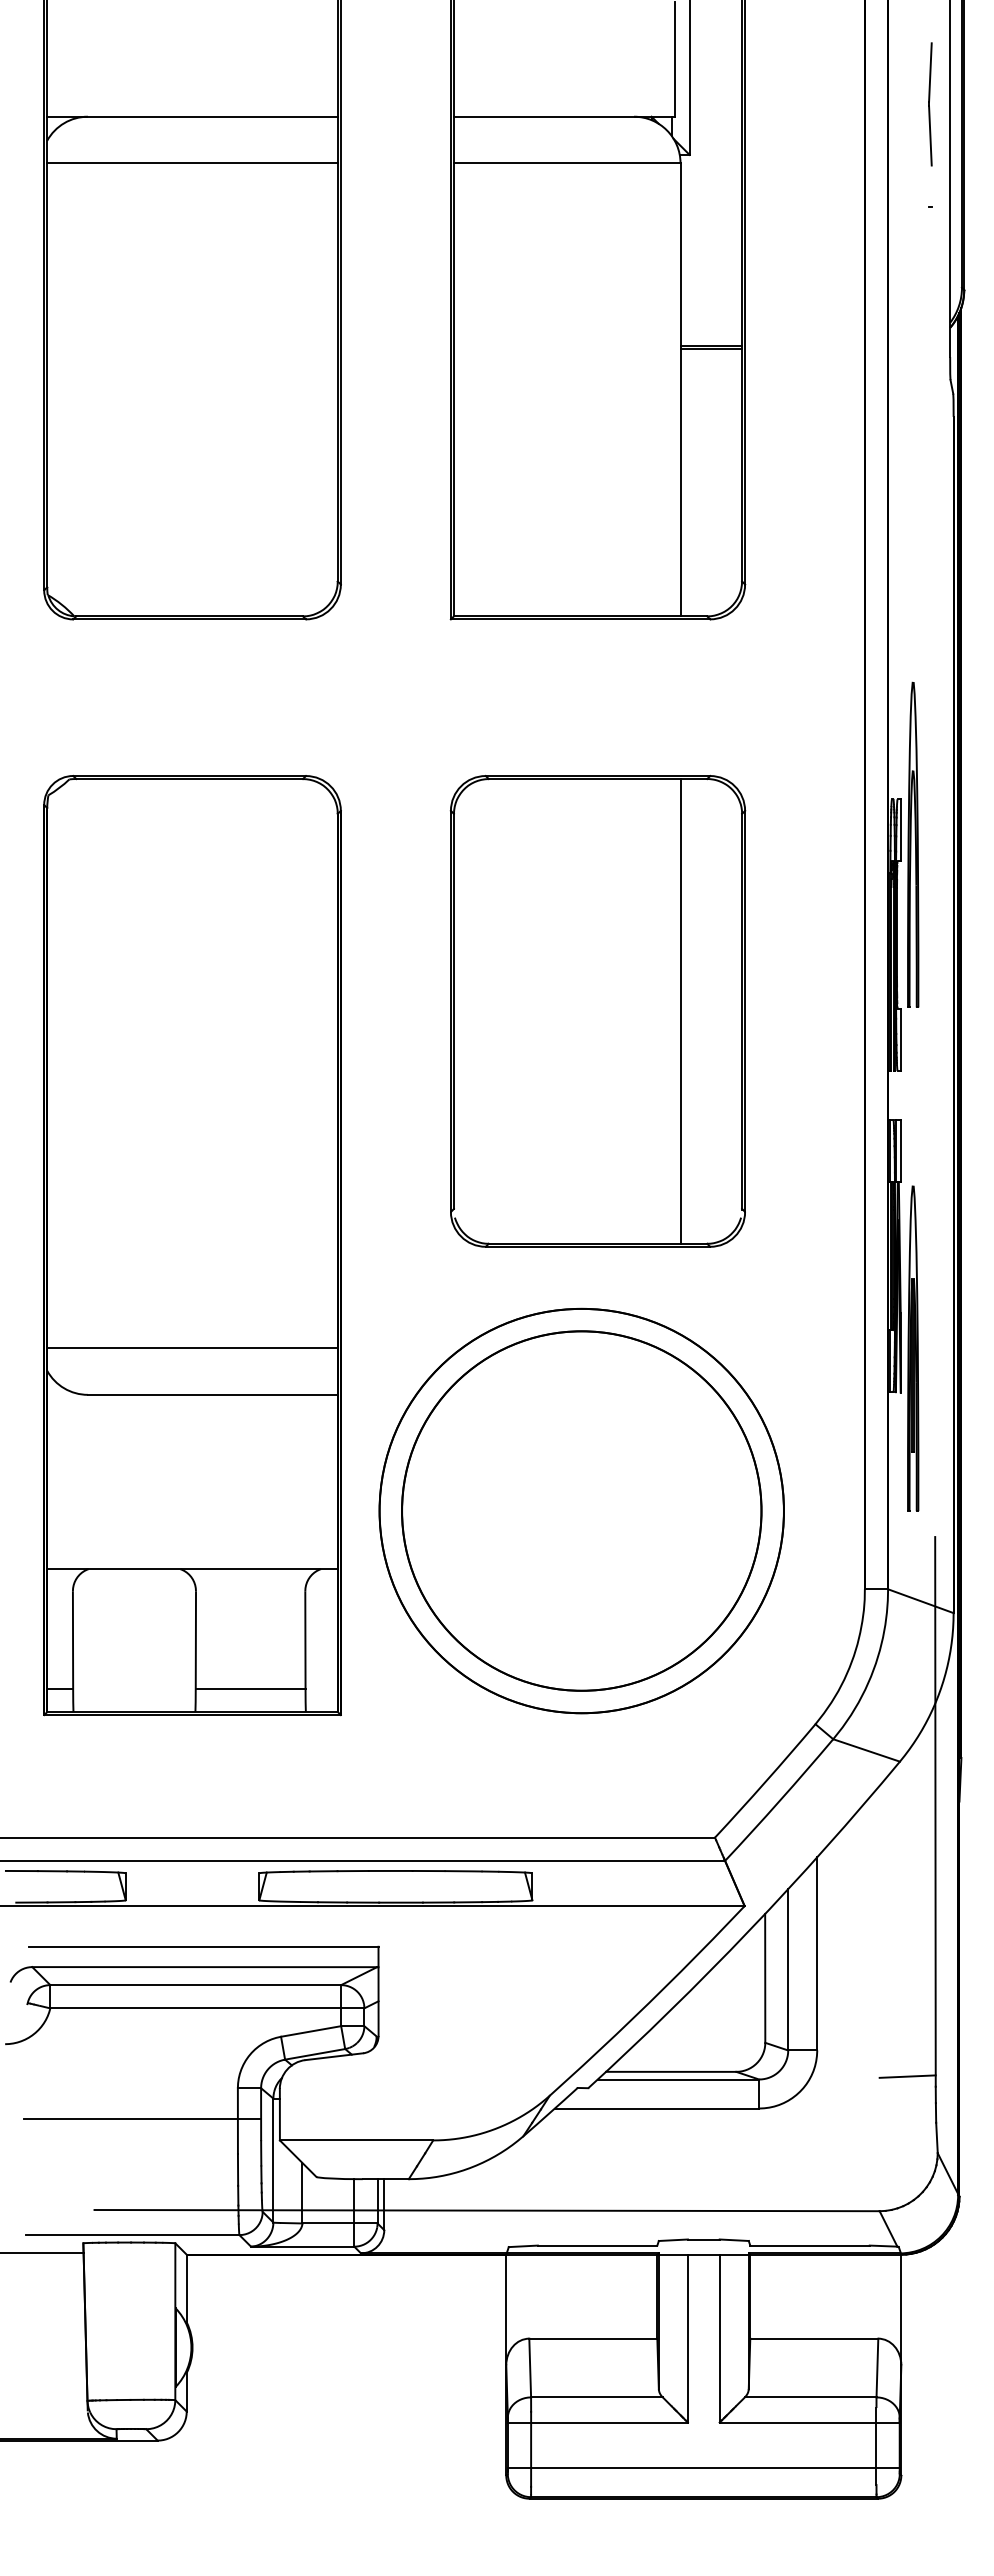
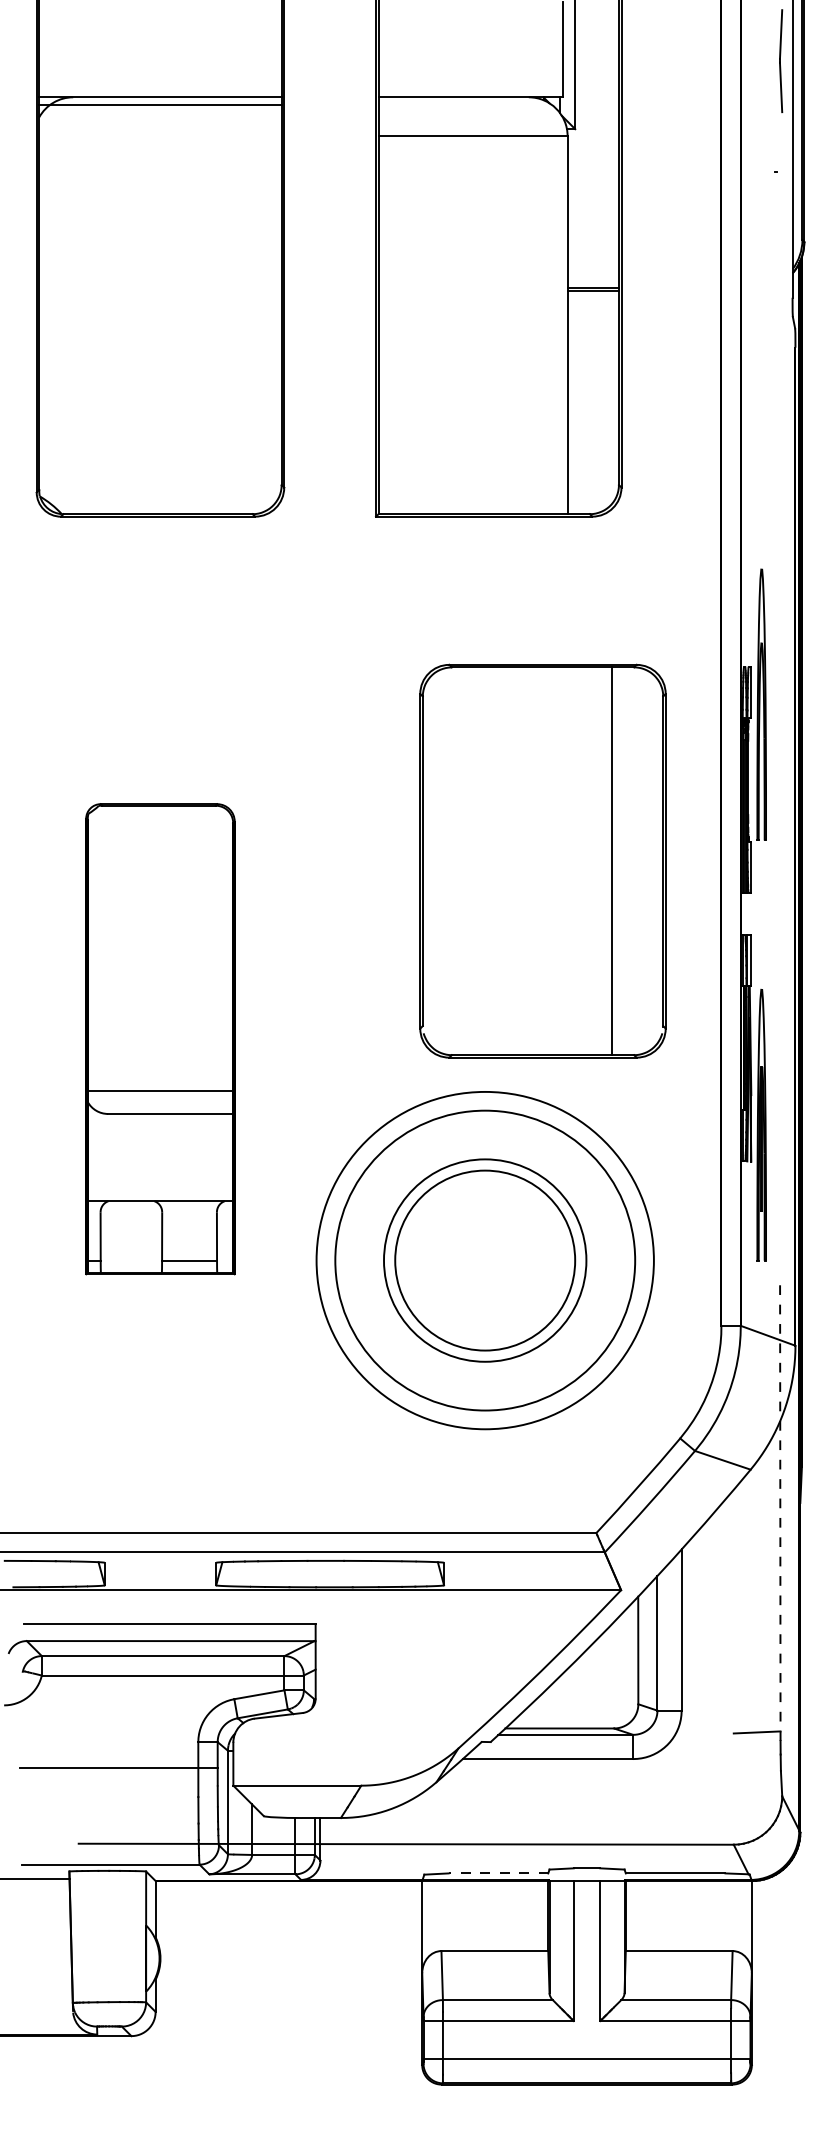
part: (930, 104) -> (781, 61), moved
line: (192, 163) -> (160, 105), moved
part: (597, 1011) -> (542, 861), moved
part: (192, 1245) -> (160, 1039), size x0.6
circle: (581, 1510) -> (484, 1260), size x0.6
circle: (581, 1510) -> (484, 1260), size x0.6
line: (935, 1811) -> (780, 1511), solid -> dashed
line: (597, 2245) -> (498, 1873), solid -> dashed

